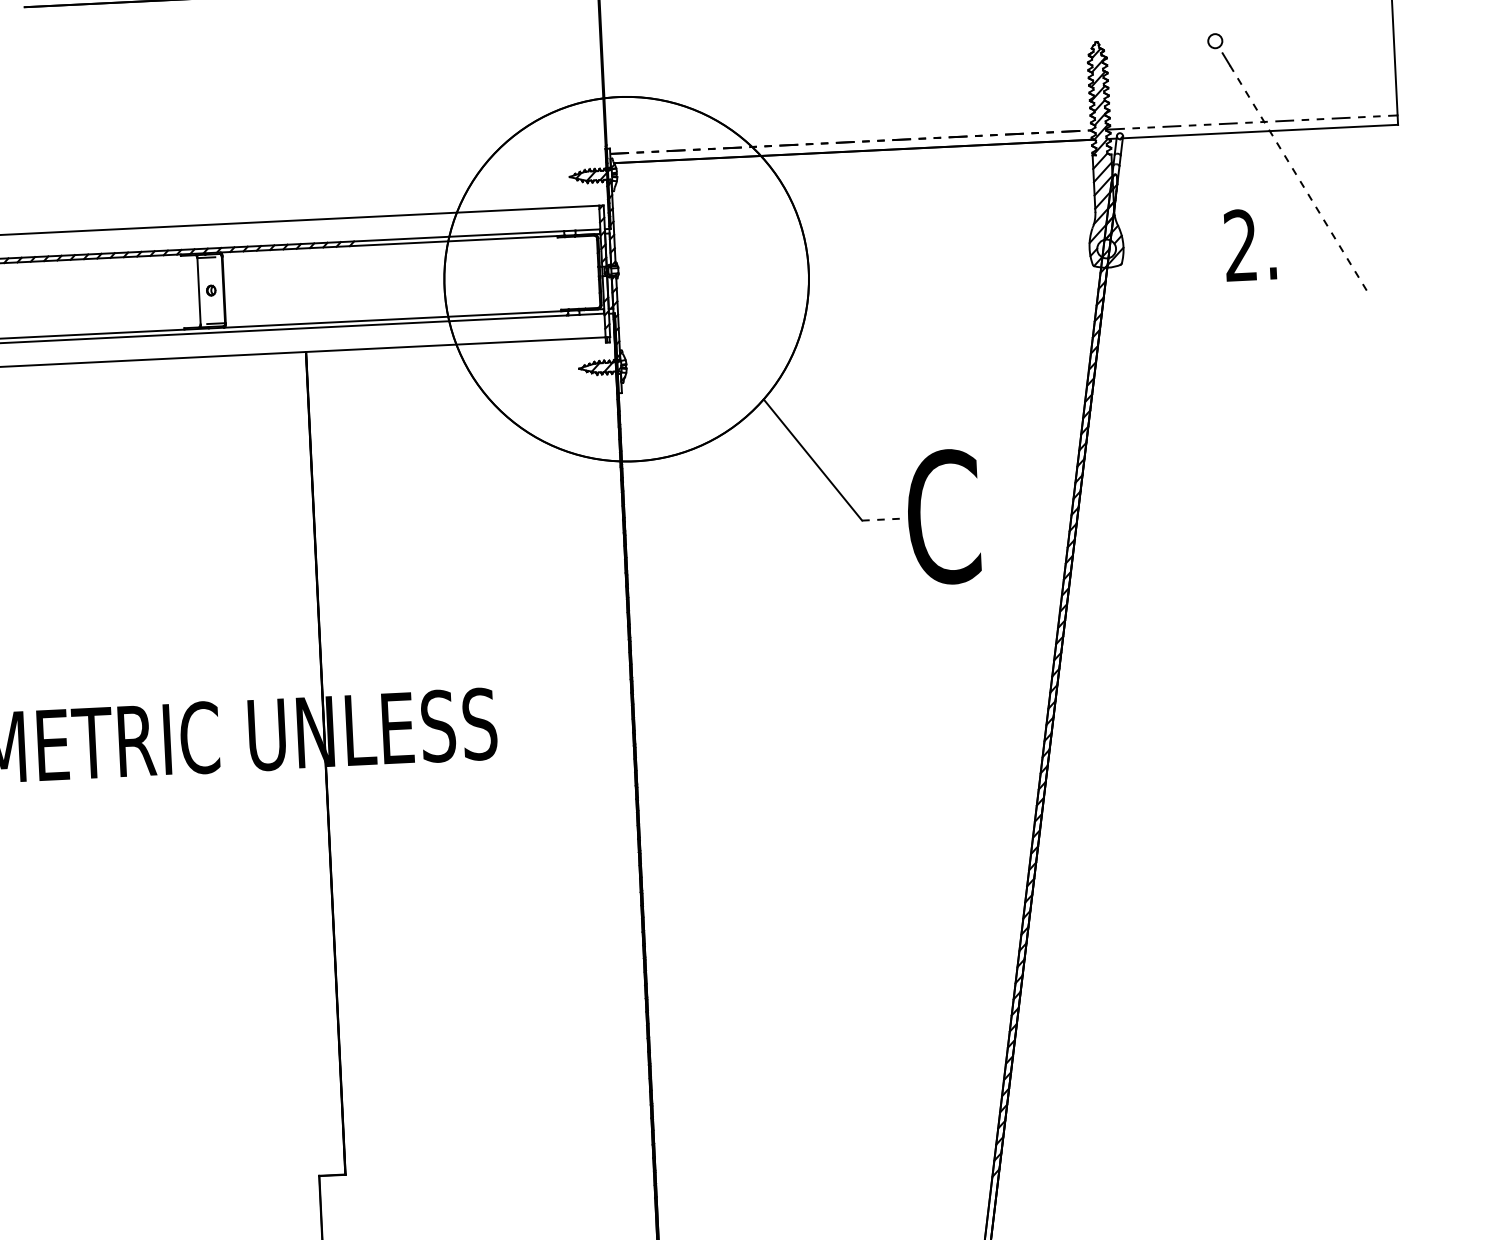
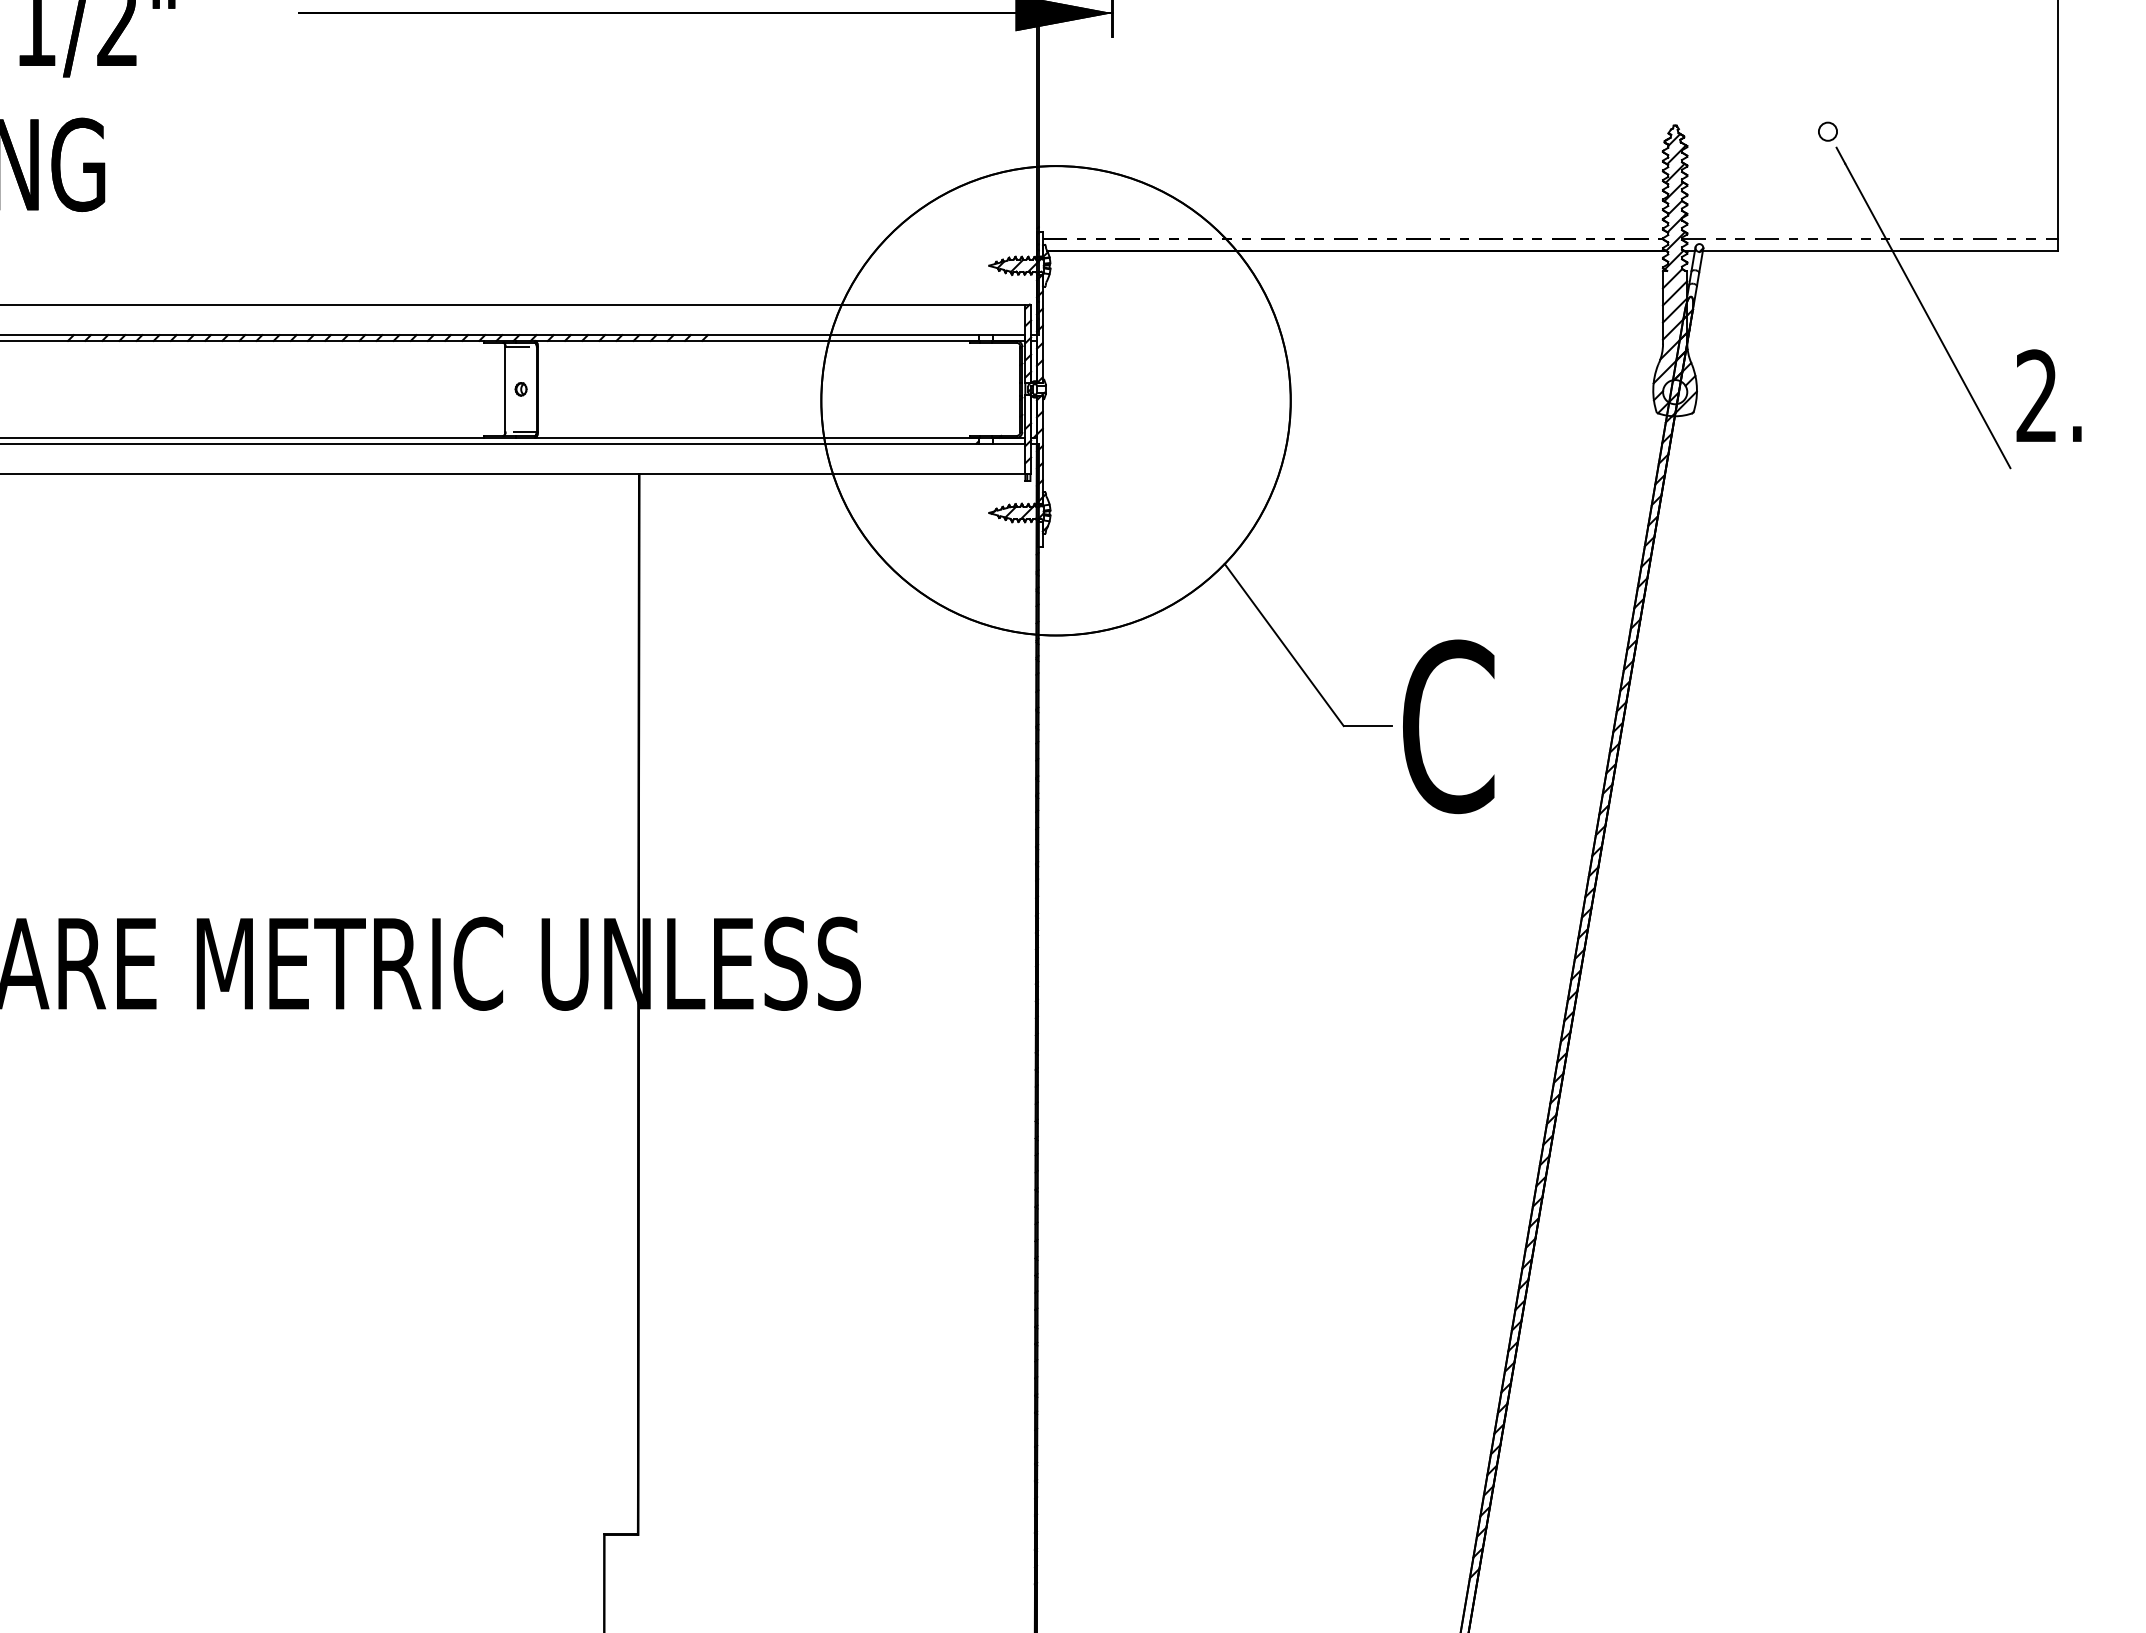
line: (1300, 180) -> (1928, 316), dashed -> solid
text: (1249, 244) -> (2048, 395), moved
line: (881, 520) -> (1368, 726), dashed -> solid

